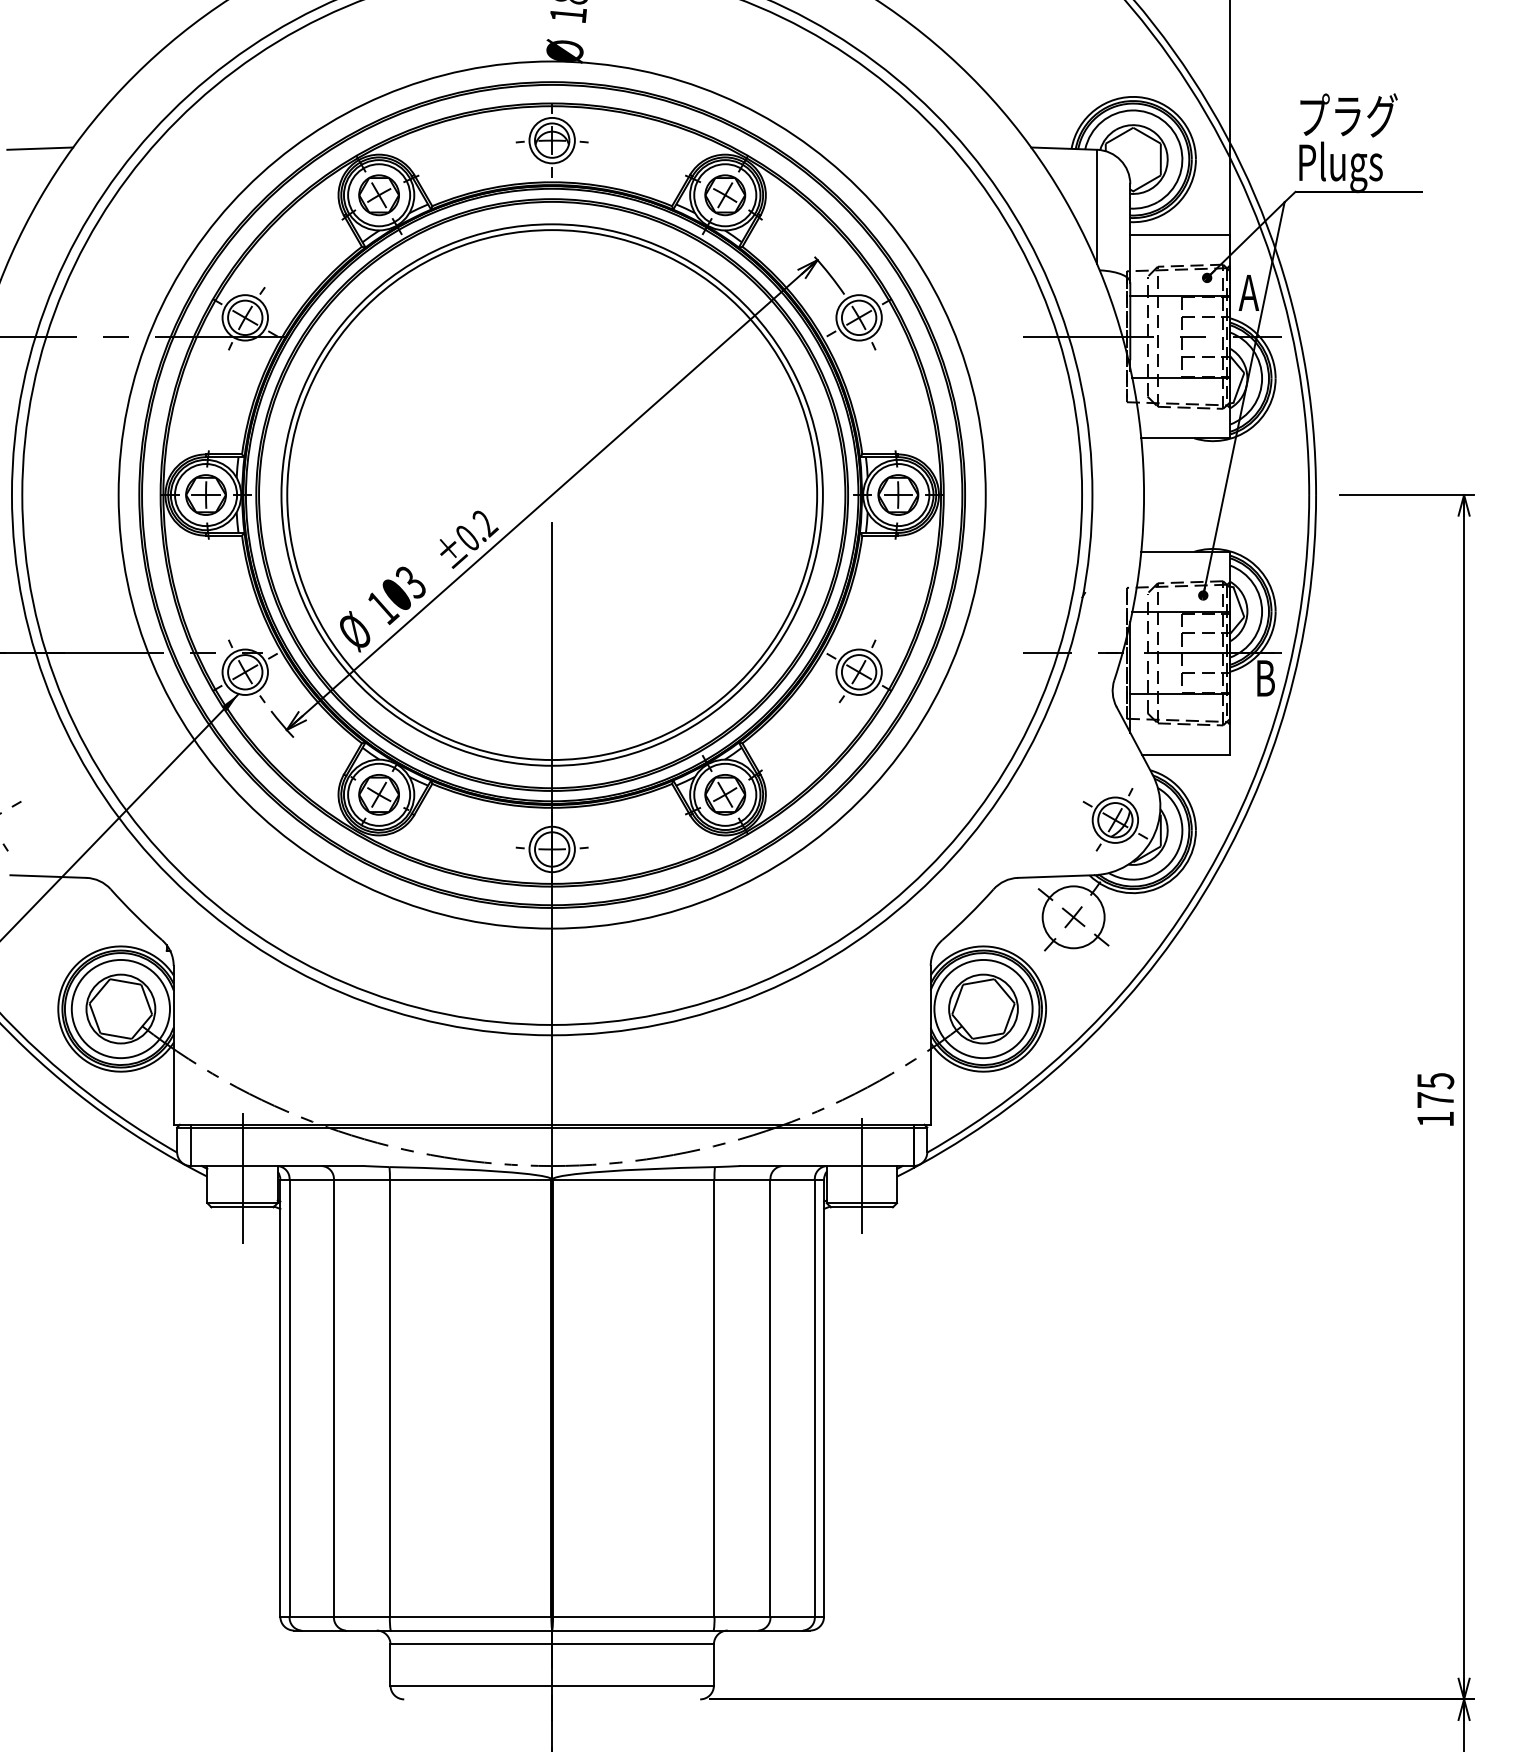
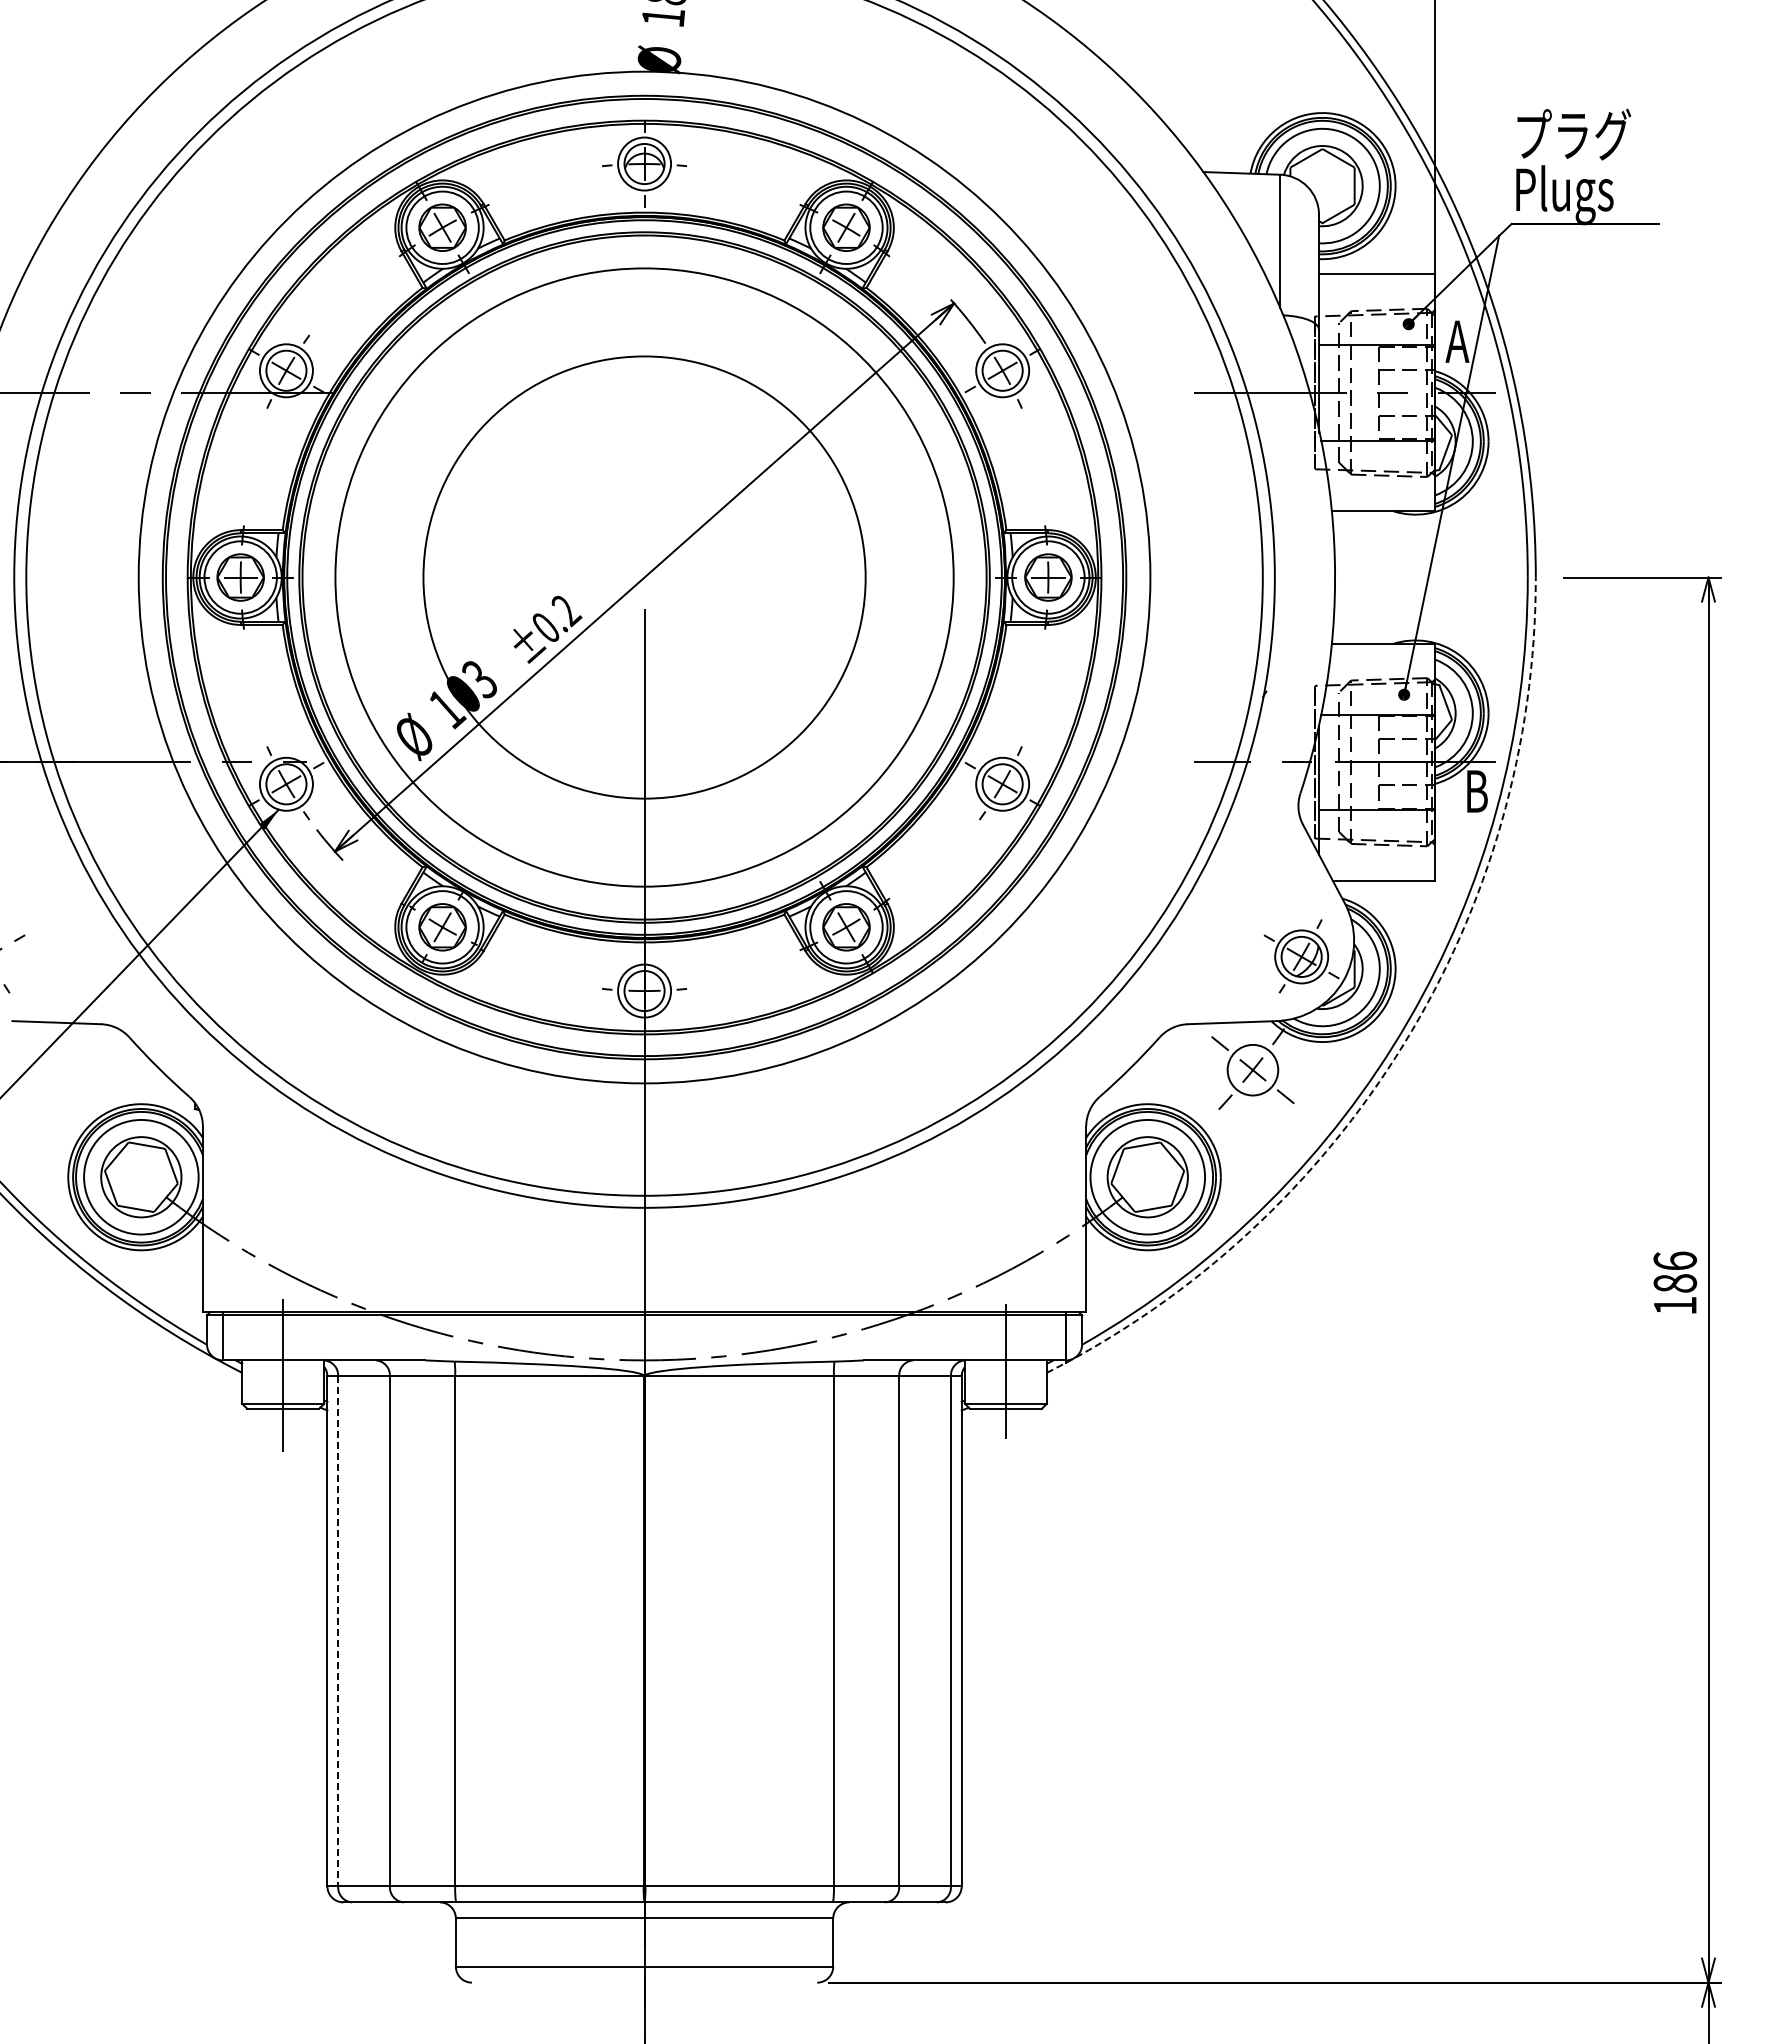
line: (39, 148) -> (46, 173), removed
circle: (552, 495) -> (644, 577), size x0.7
arc: (1202, 895) -> (1403, 1044), solid -> dashed
circle: (1073, 917) -> (1252, 1070), size x0.7
text: (1435, 1089) -> (1675, 1271), 175 -> 186
line: (289, 1398) -> (338, 1631), solid -> dashed

